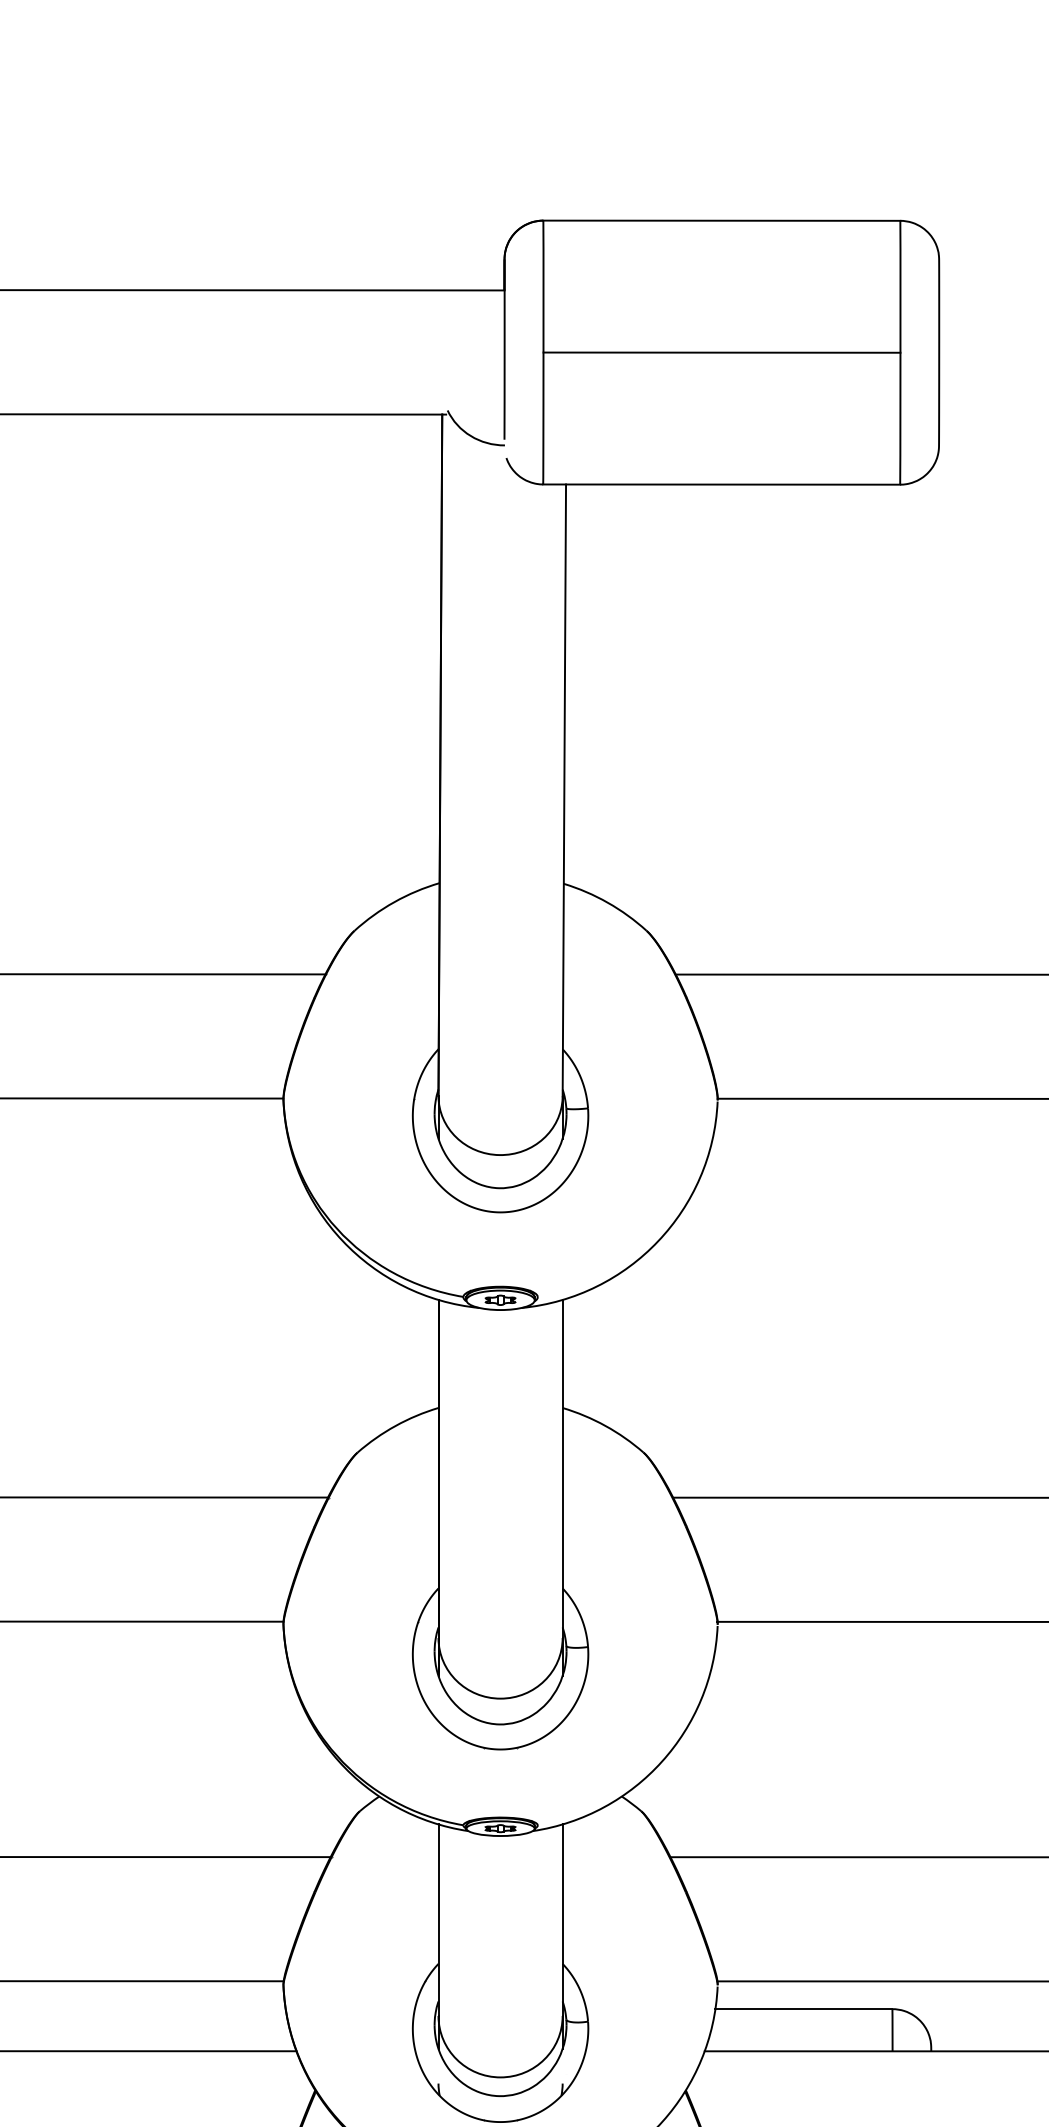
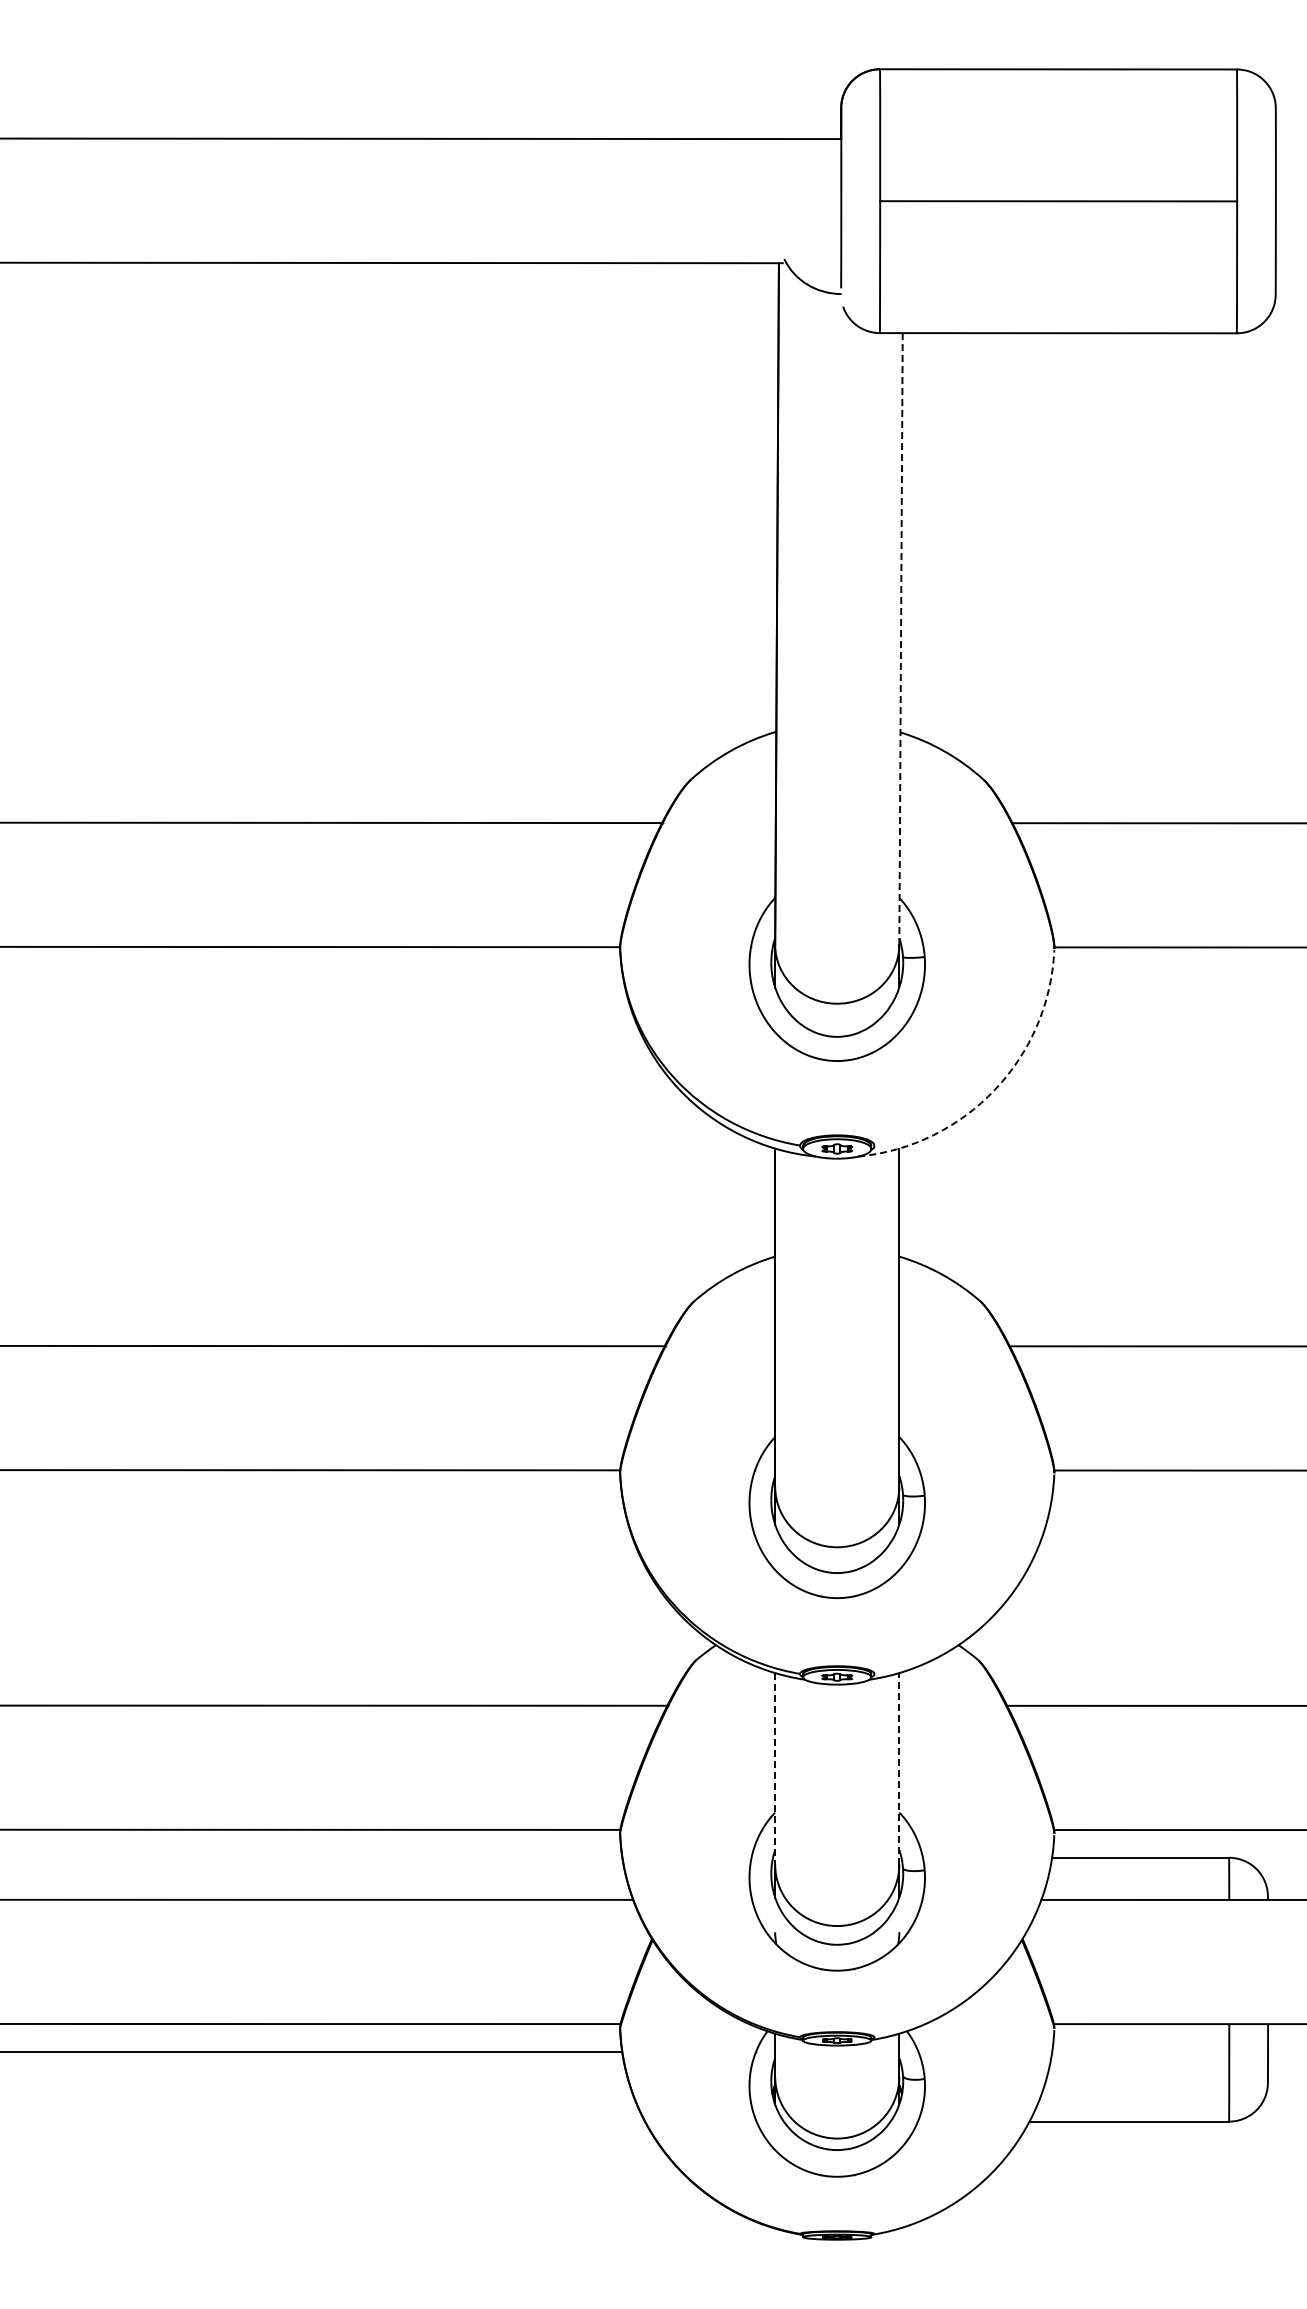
line: (564, 790) -> (901, 639), solid -> dashed
arc: (657, 1240) -> (994, 1089), solid -> dashed
line: (438, 1919) -> (775, 1768), solid -> dashed
line: (562, 1919) -> (899, 1768), solid -> dashed

